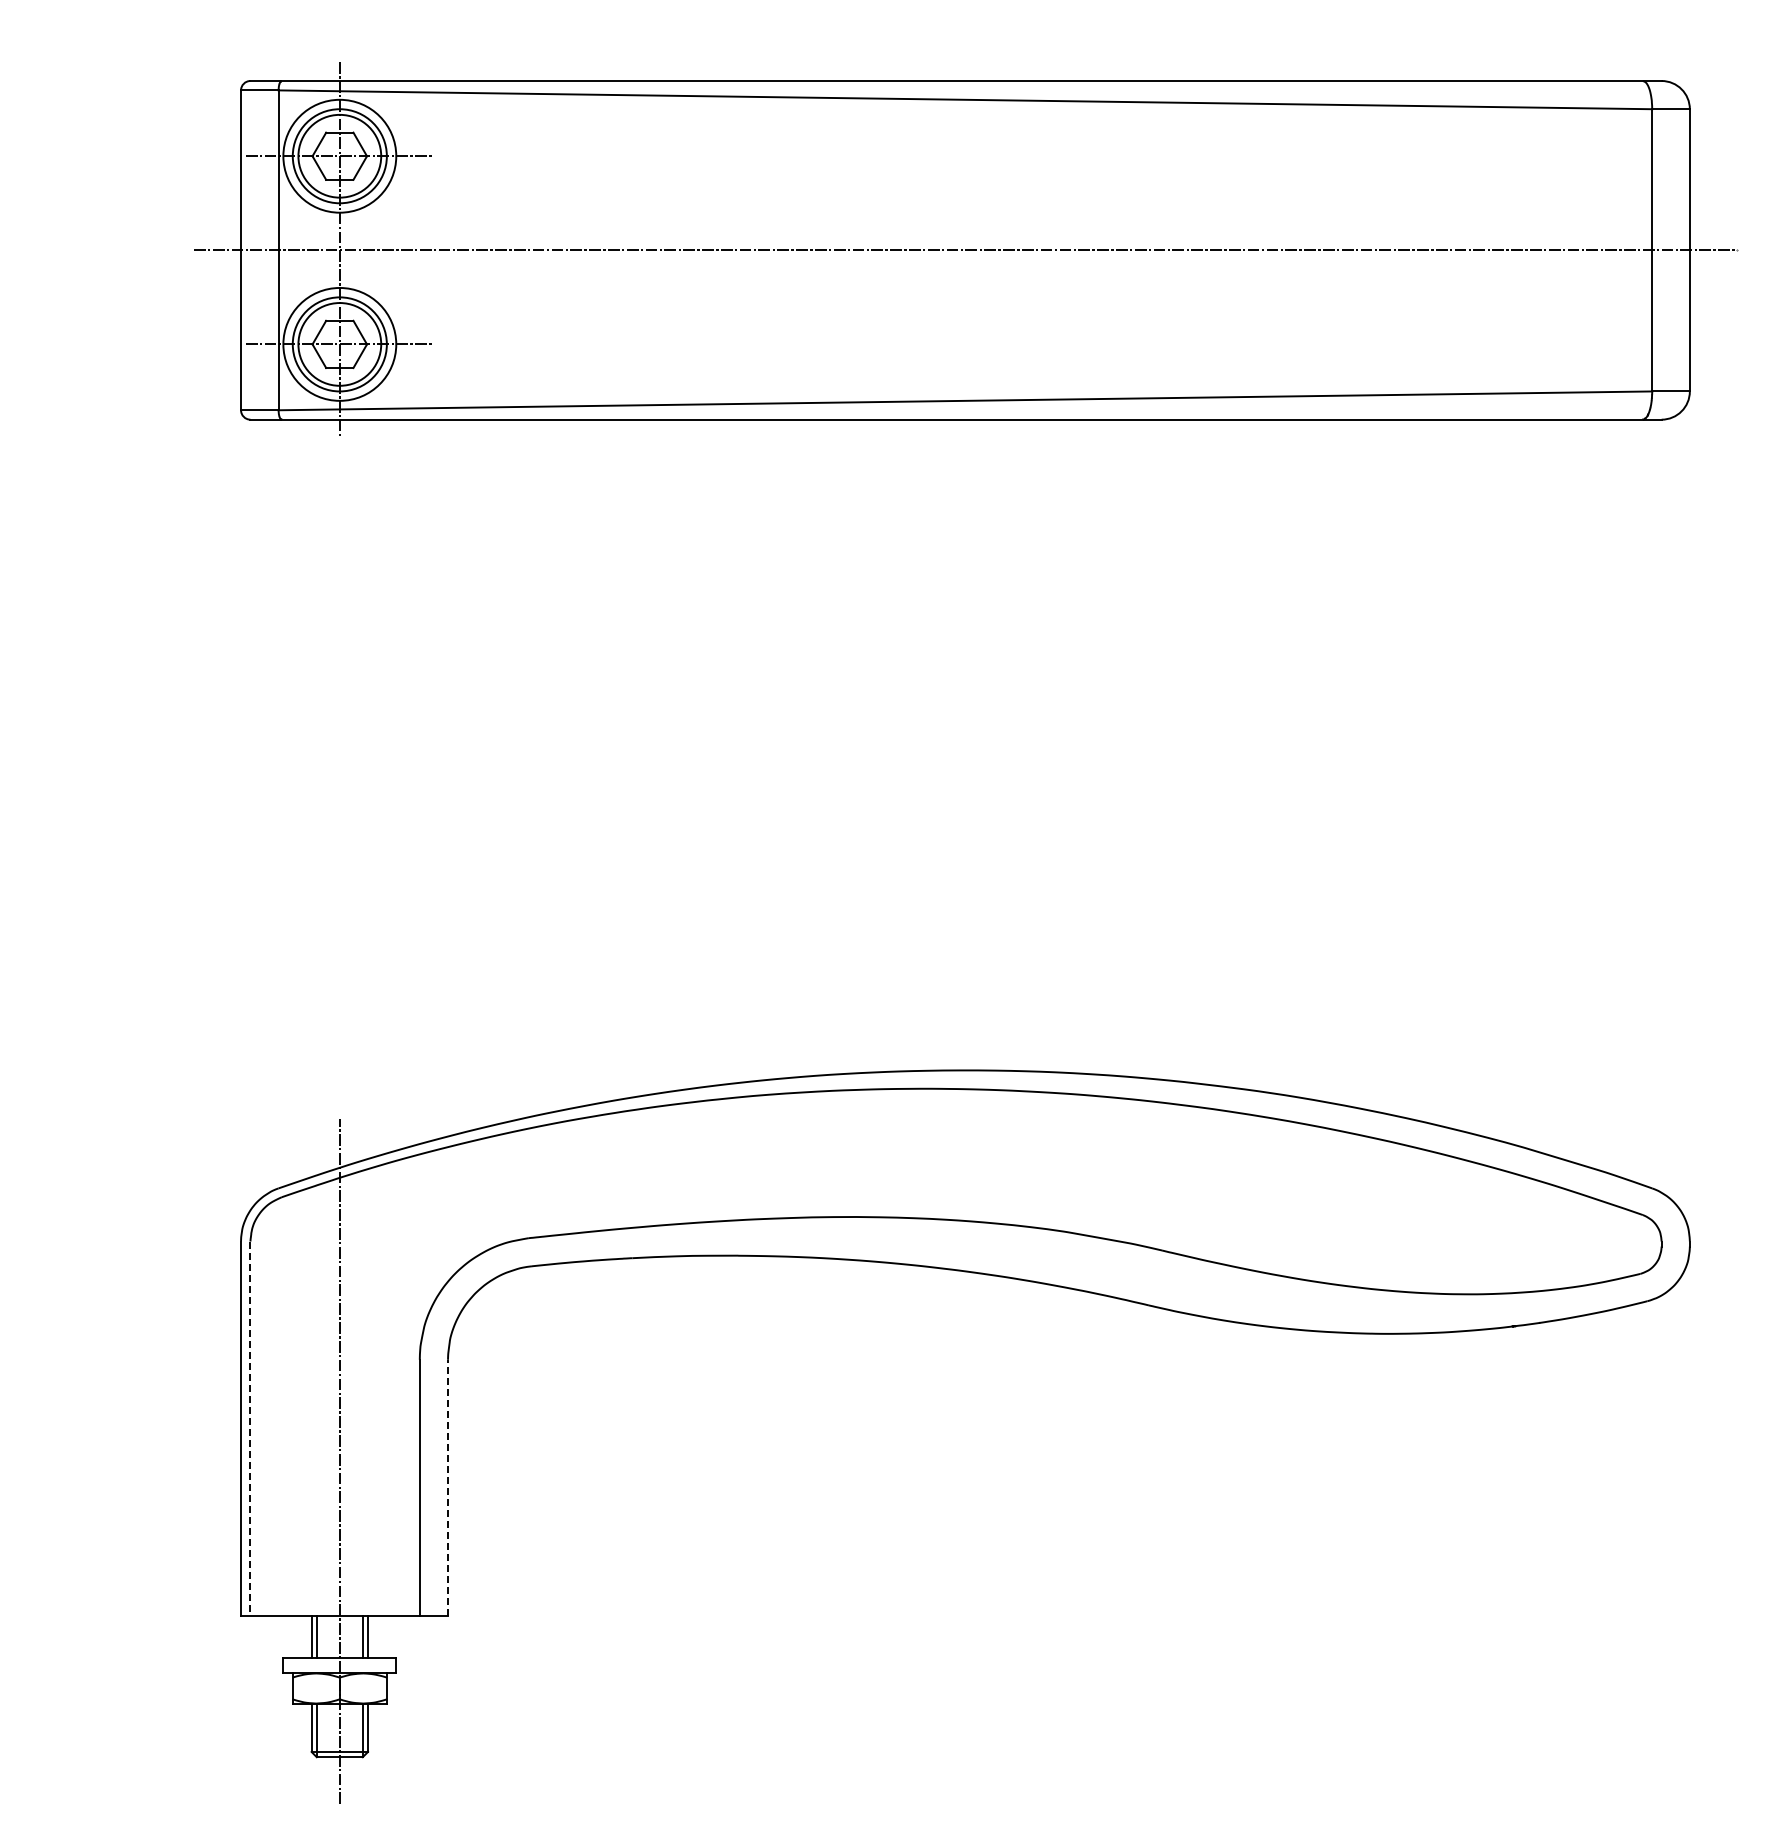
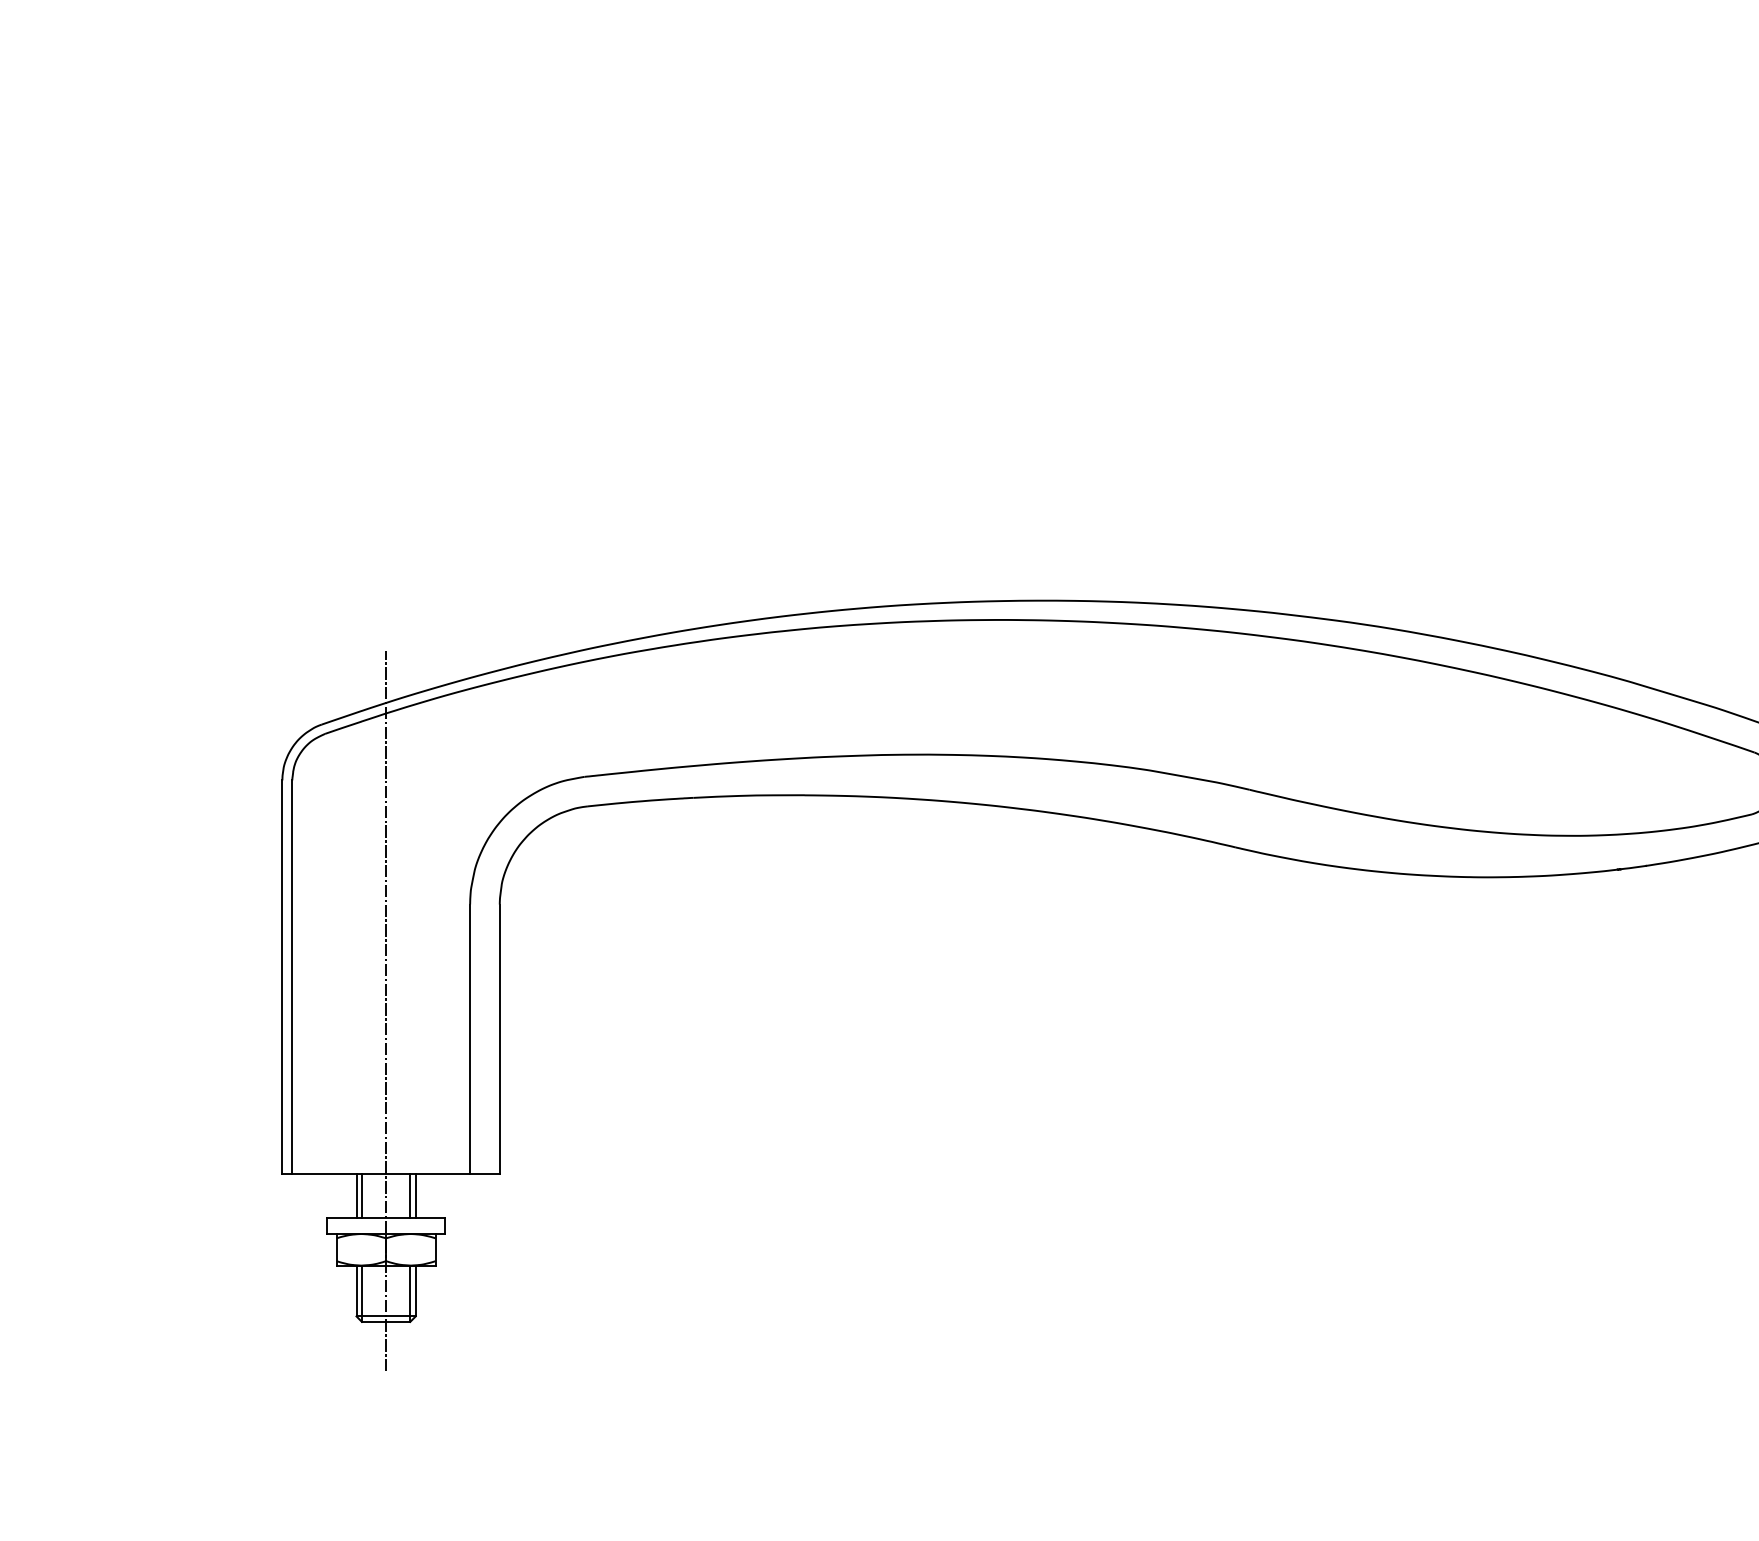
line: (250, 1429) -> (292, 977), dashed -> solid
line: (448, 1487) -> (500, 1038), dashed -> solid

